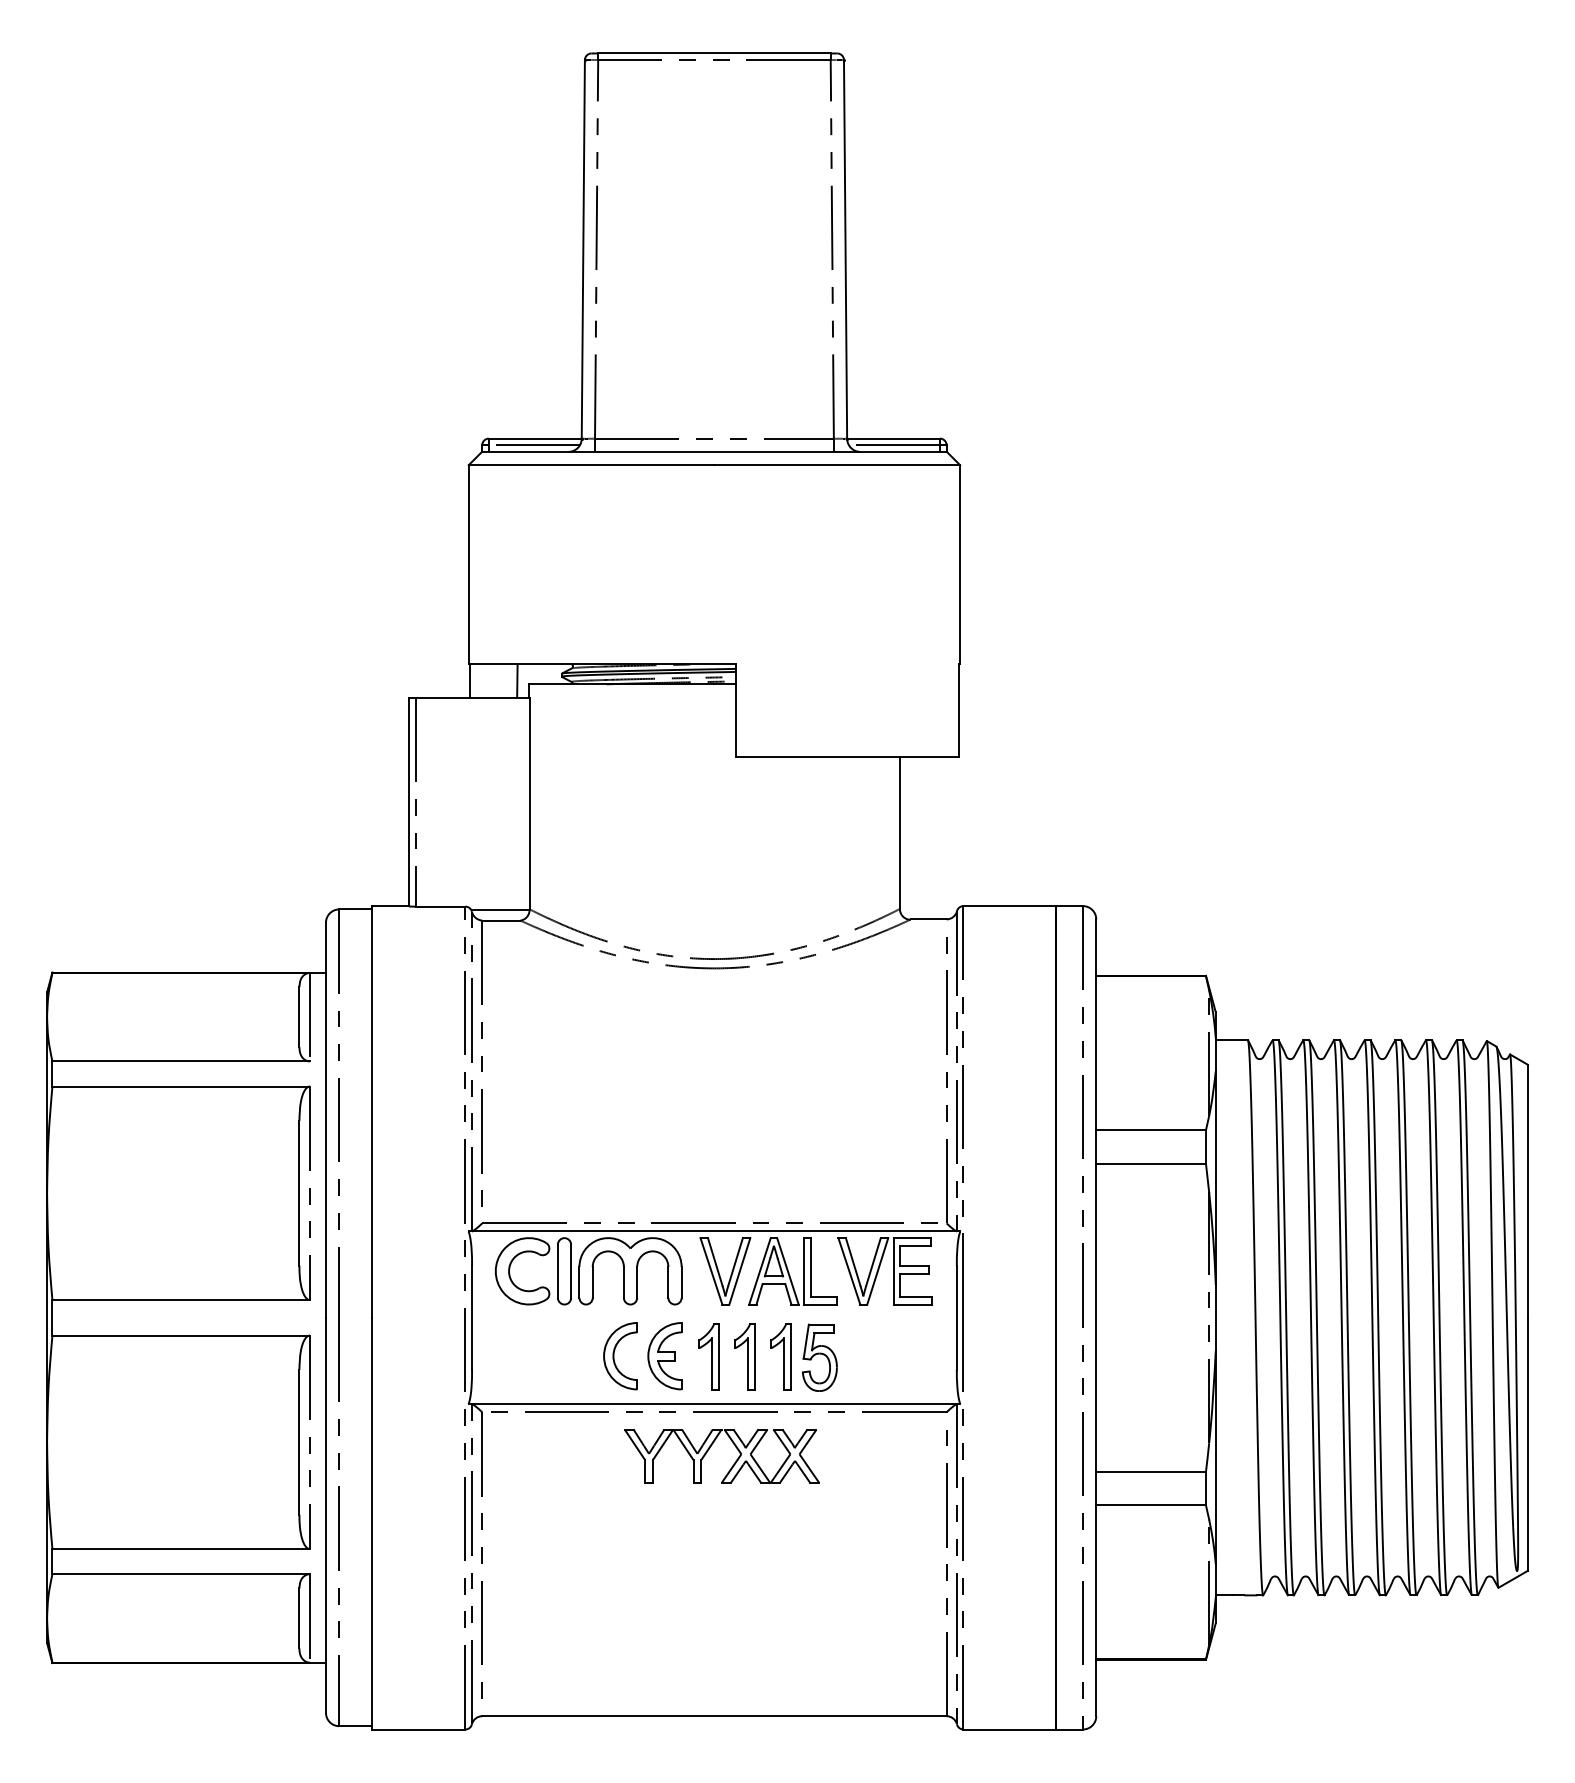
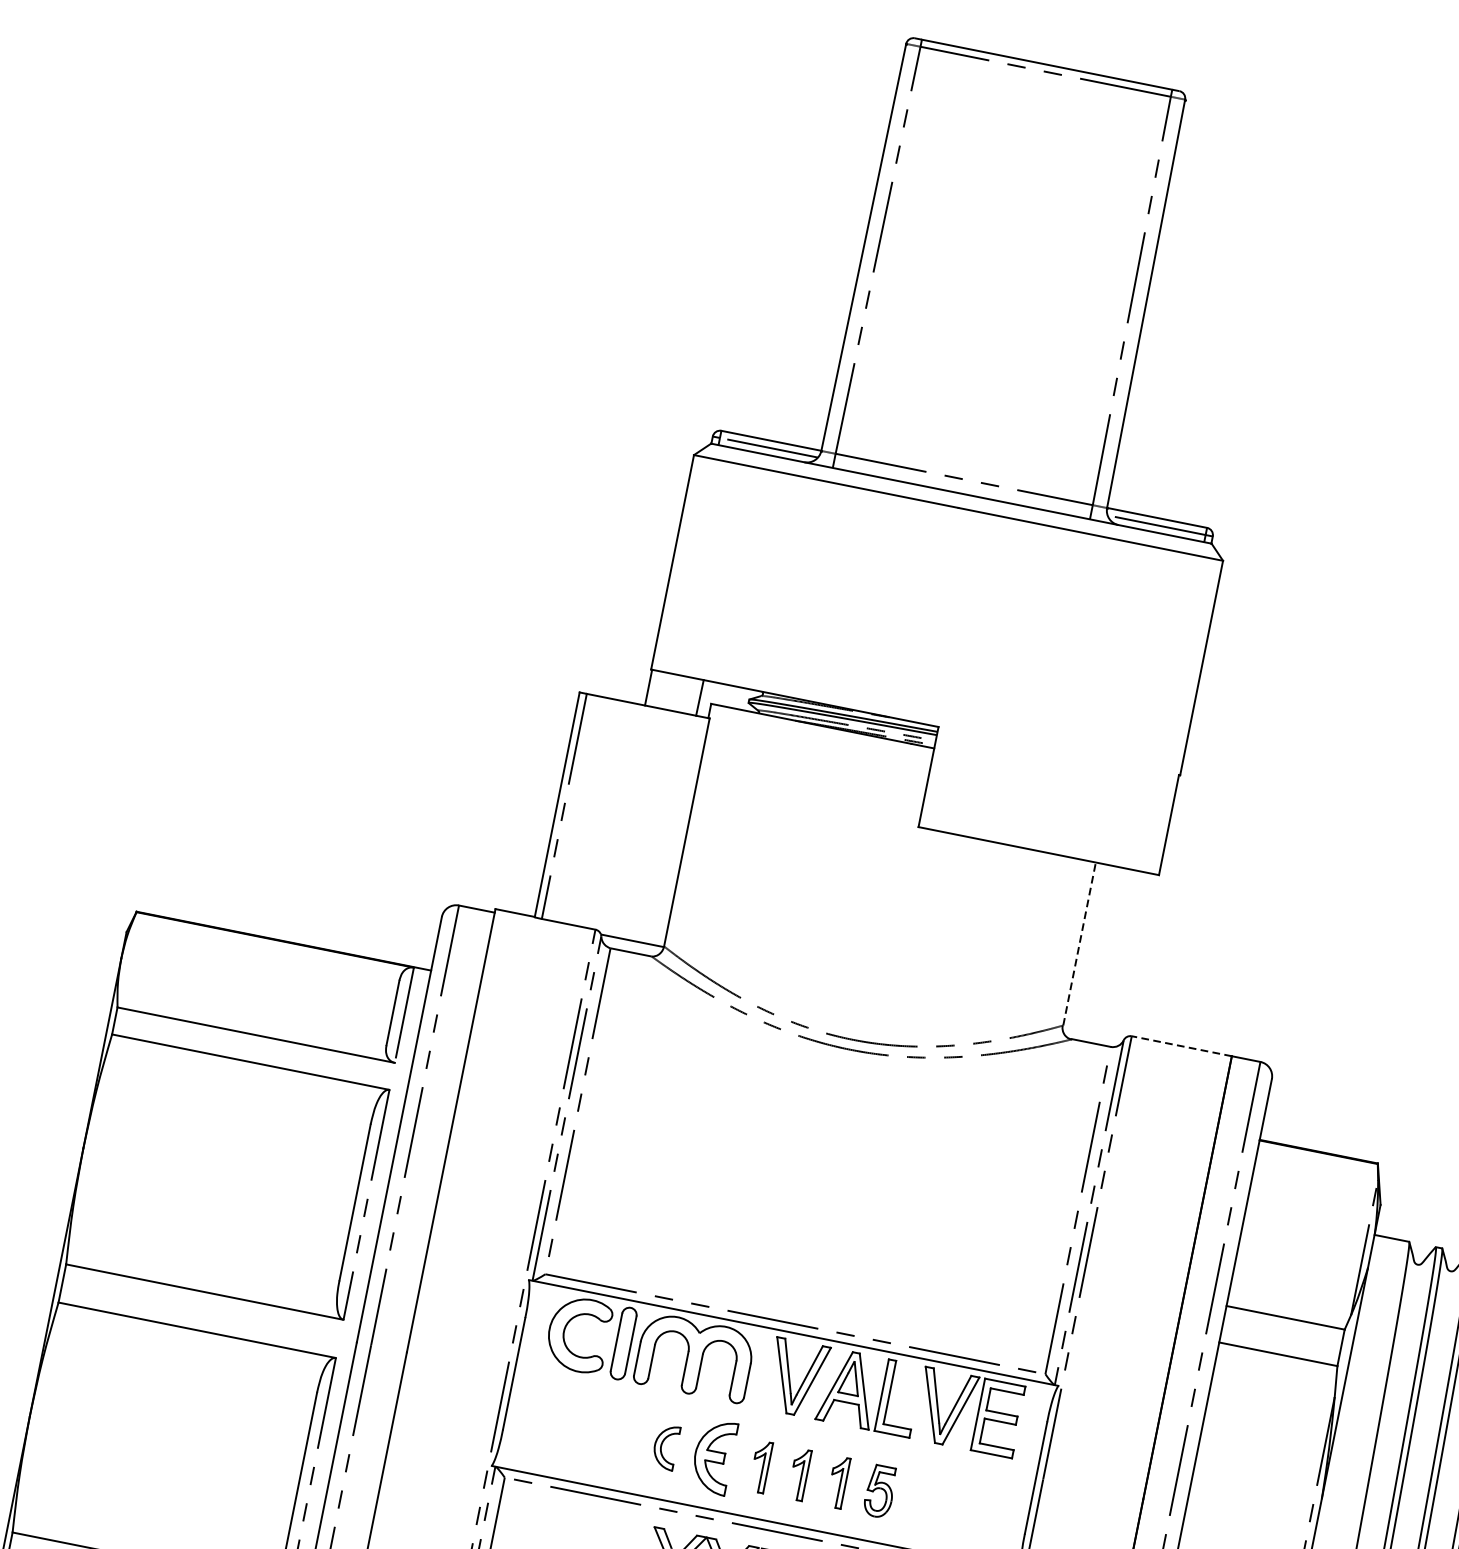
line: (900, 833) -> (1079, 944), solid -> dashed
line: (1009, 906) -> (1181, 1046), solid -> dashed
part: (620, 1356) -> (665, 1447), size x0.6
part: (708, 1356) -> (760, 1466), size x0.7
part: (744, 1356) -> (799, 1474), size x0.7
part: (780, 1356) -> (837, 1481), size x0.7
part: (819, 1357) -> (879, 1491), size x0.7

